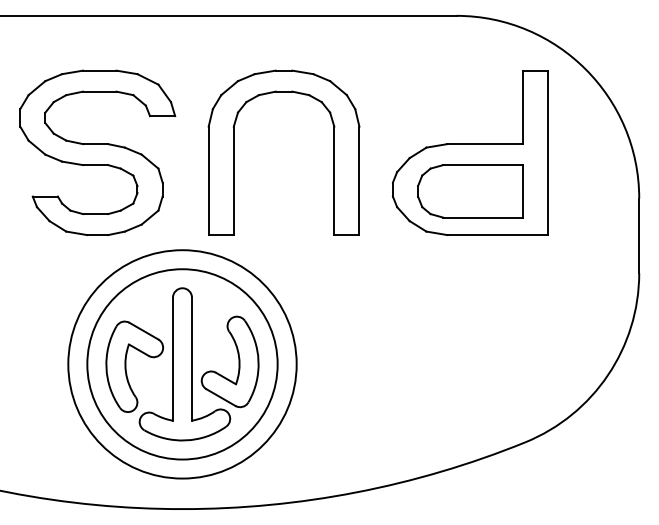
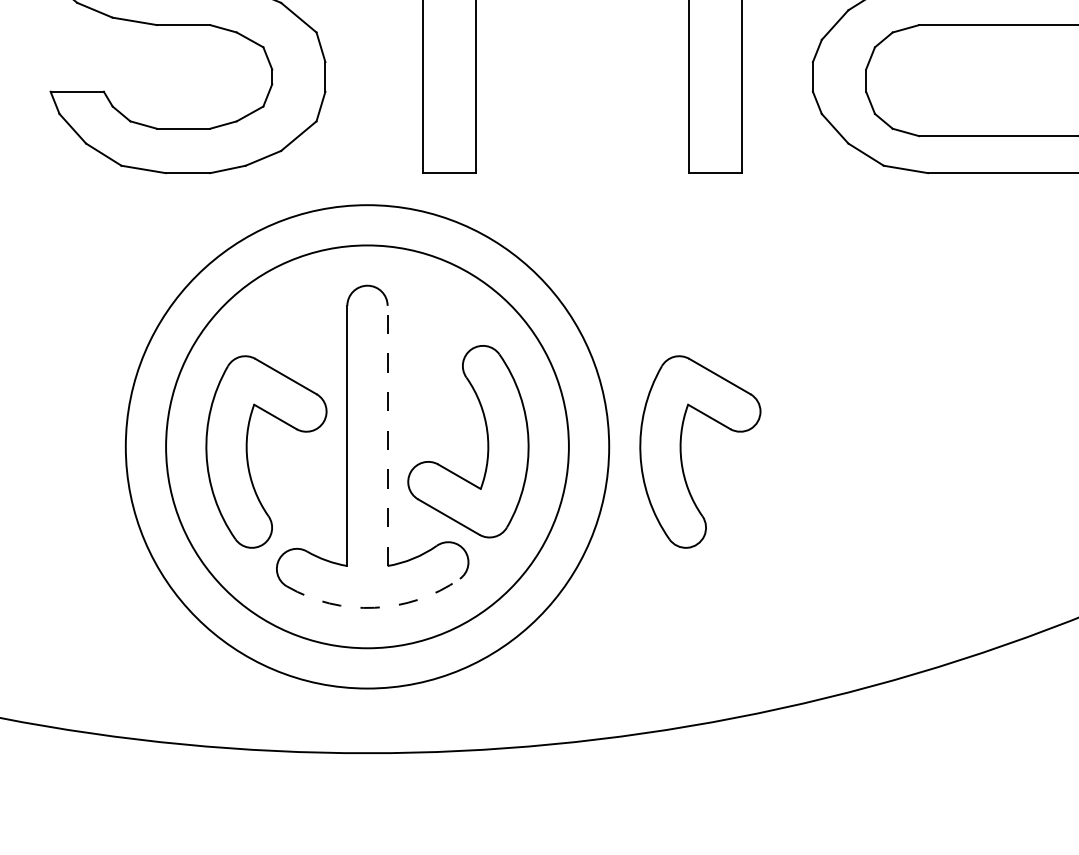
line: (192, 358) -> (388, 434), solid -> dashed
part: (331, 366) -> (682, 451), added
arc: (185, 440) -> (373, 607), solid -> dashed

